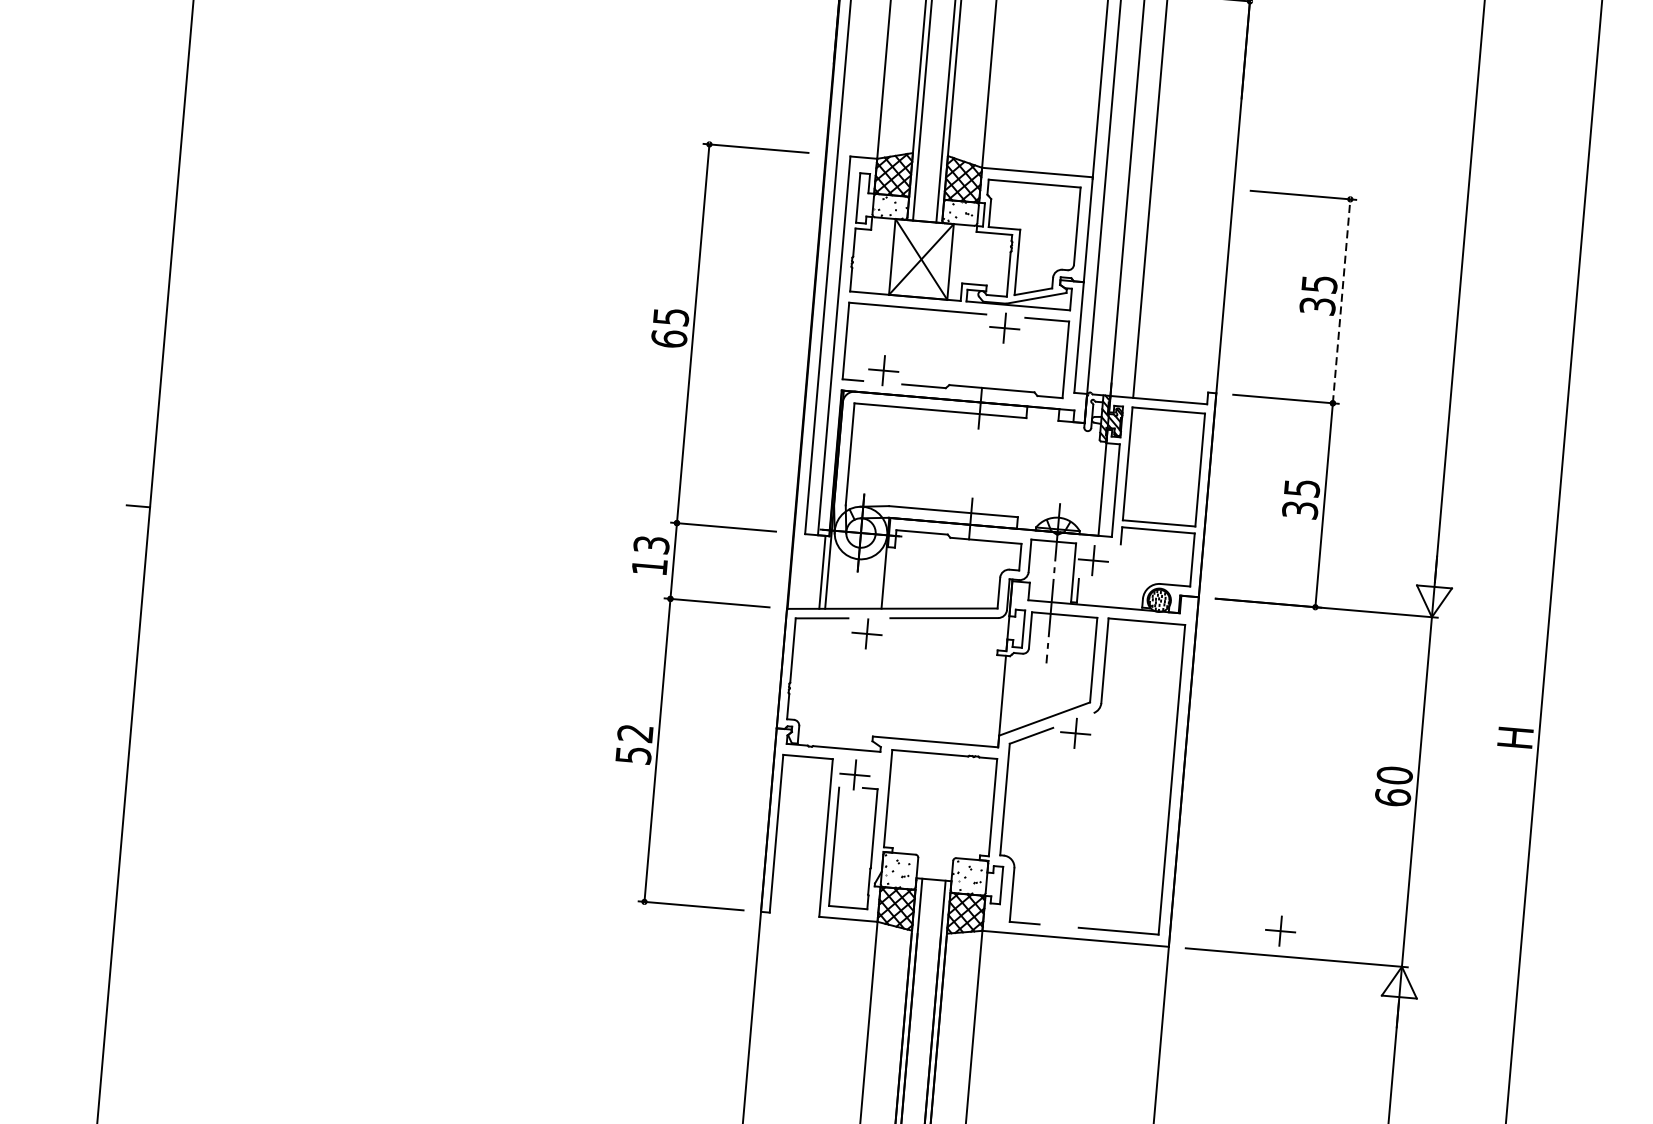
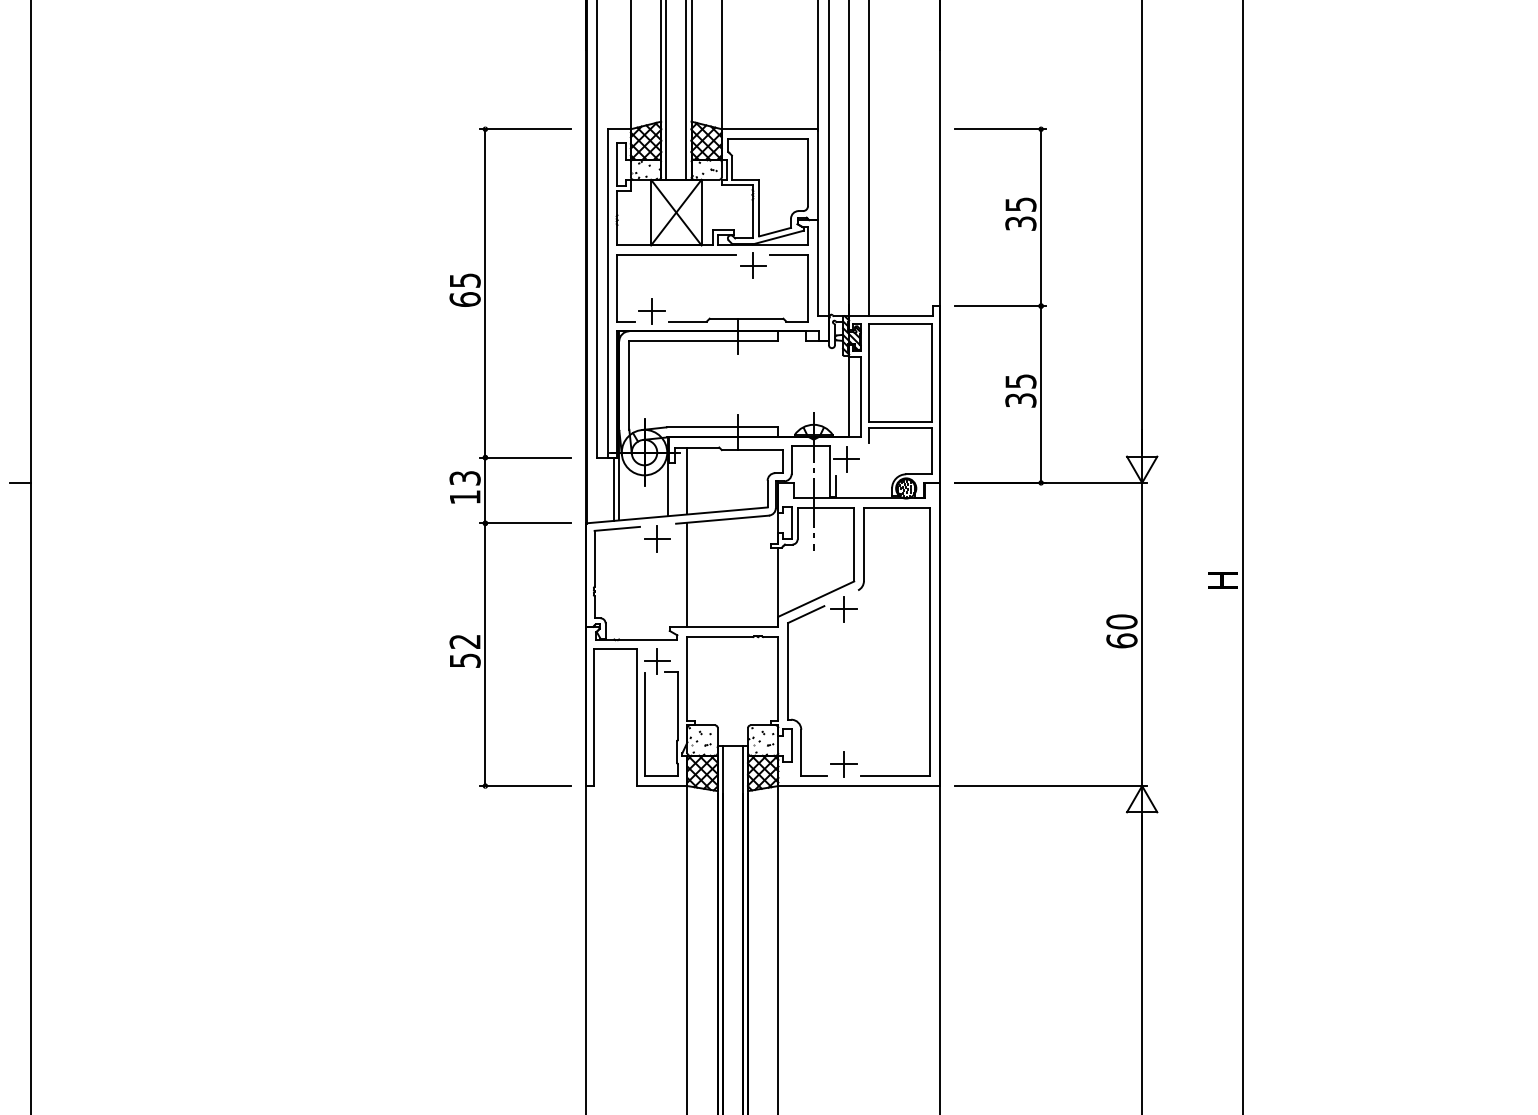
line: (1342, 301) -> (1041, 217), dashed -> solid
line: (907, 569) -> (687, 480), added
line: (898, 677) -> (687, 574), added
part: (1279, 931) -> (843, 764), moved

